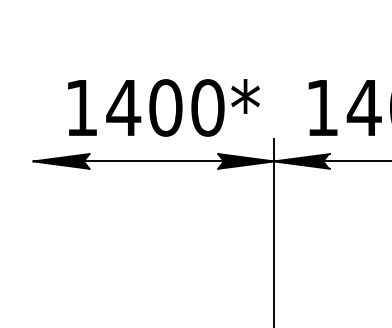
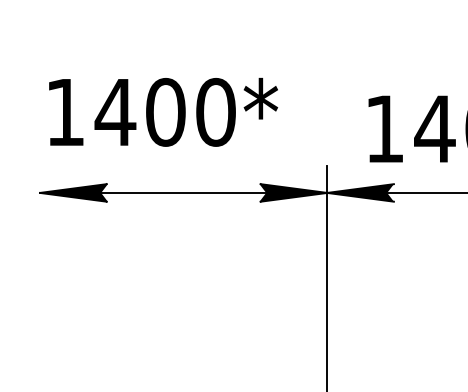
text: (163, 107) -> (162, 111), moved

